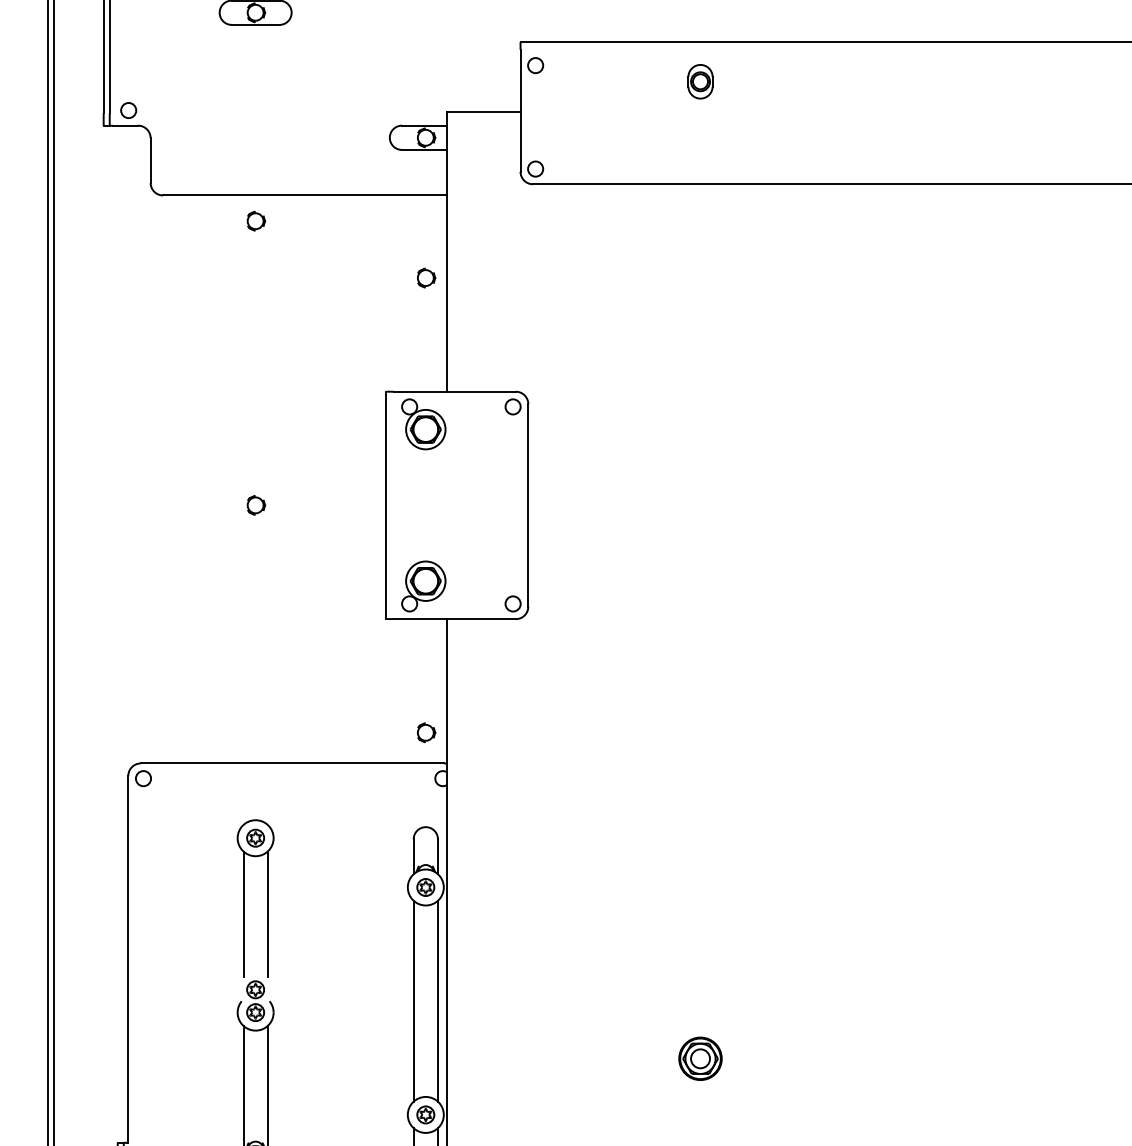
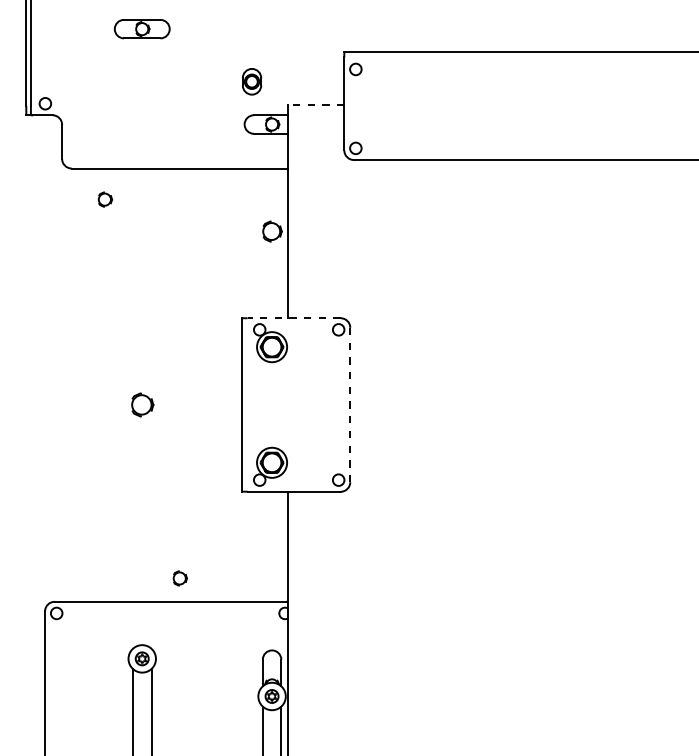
part: (700, 81) -> (251, 81), moved
line: (483, 111) -> (316, 104), solid -> dashed
part: (256, 220) -> (105, 199), moved
part: (426, 277) -> (272, 231), size x1.4
line: (454, 391) -> (293, 318), solid -> dashed
line: (528, 504) -> (350, 404), solid -> dashed
part: (256, 505) -> (142, 405), size x1.6
part: (426, 732) -> (180, 578), moved

